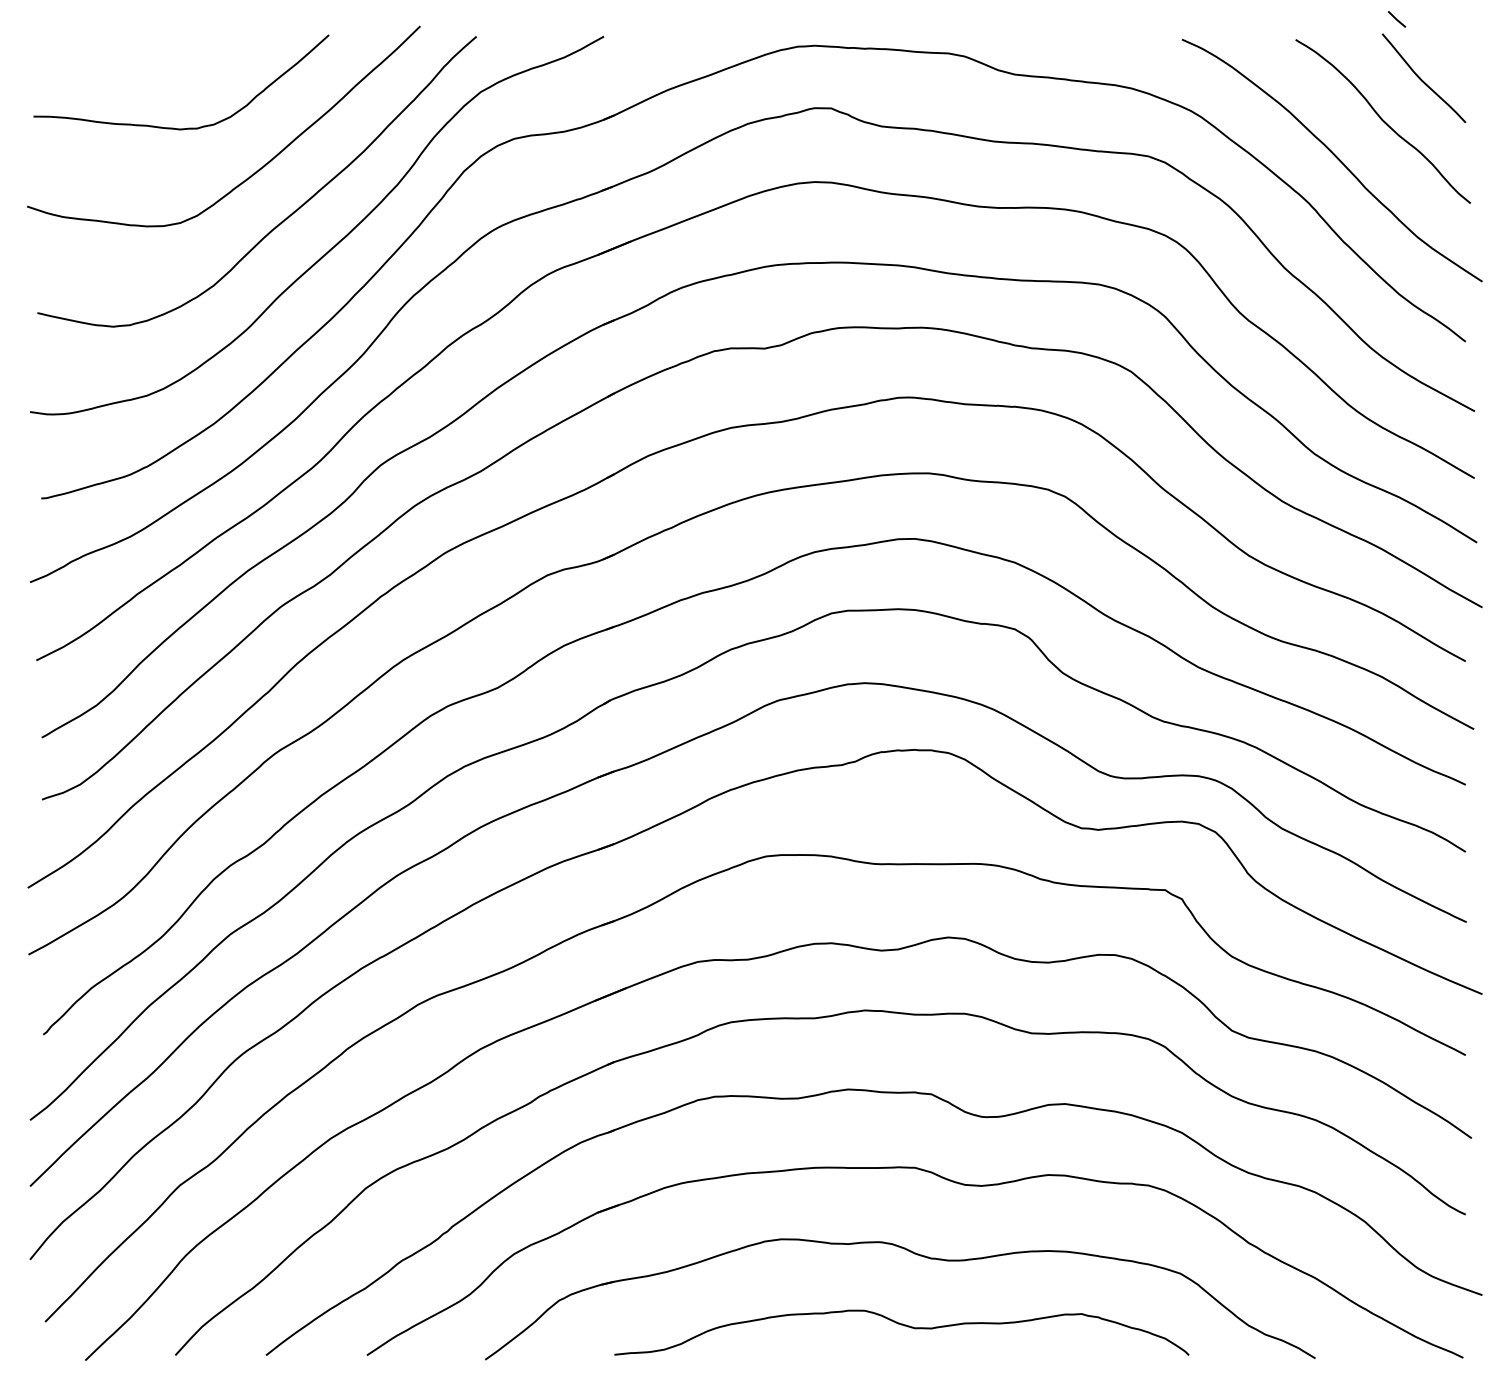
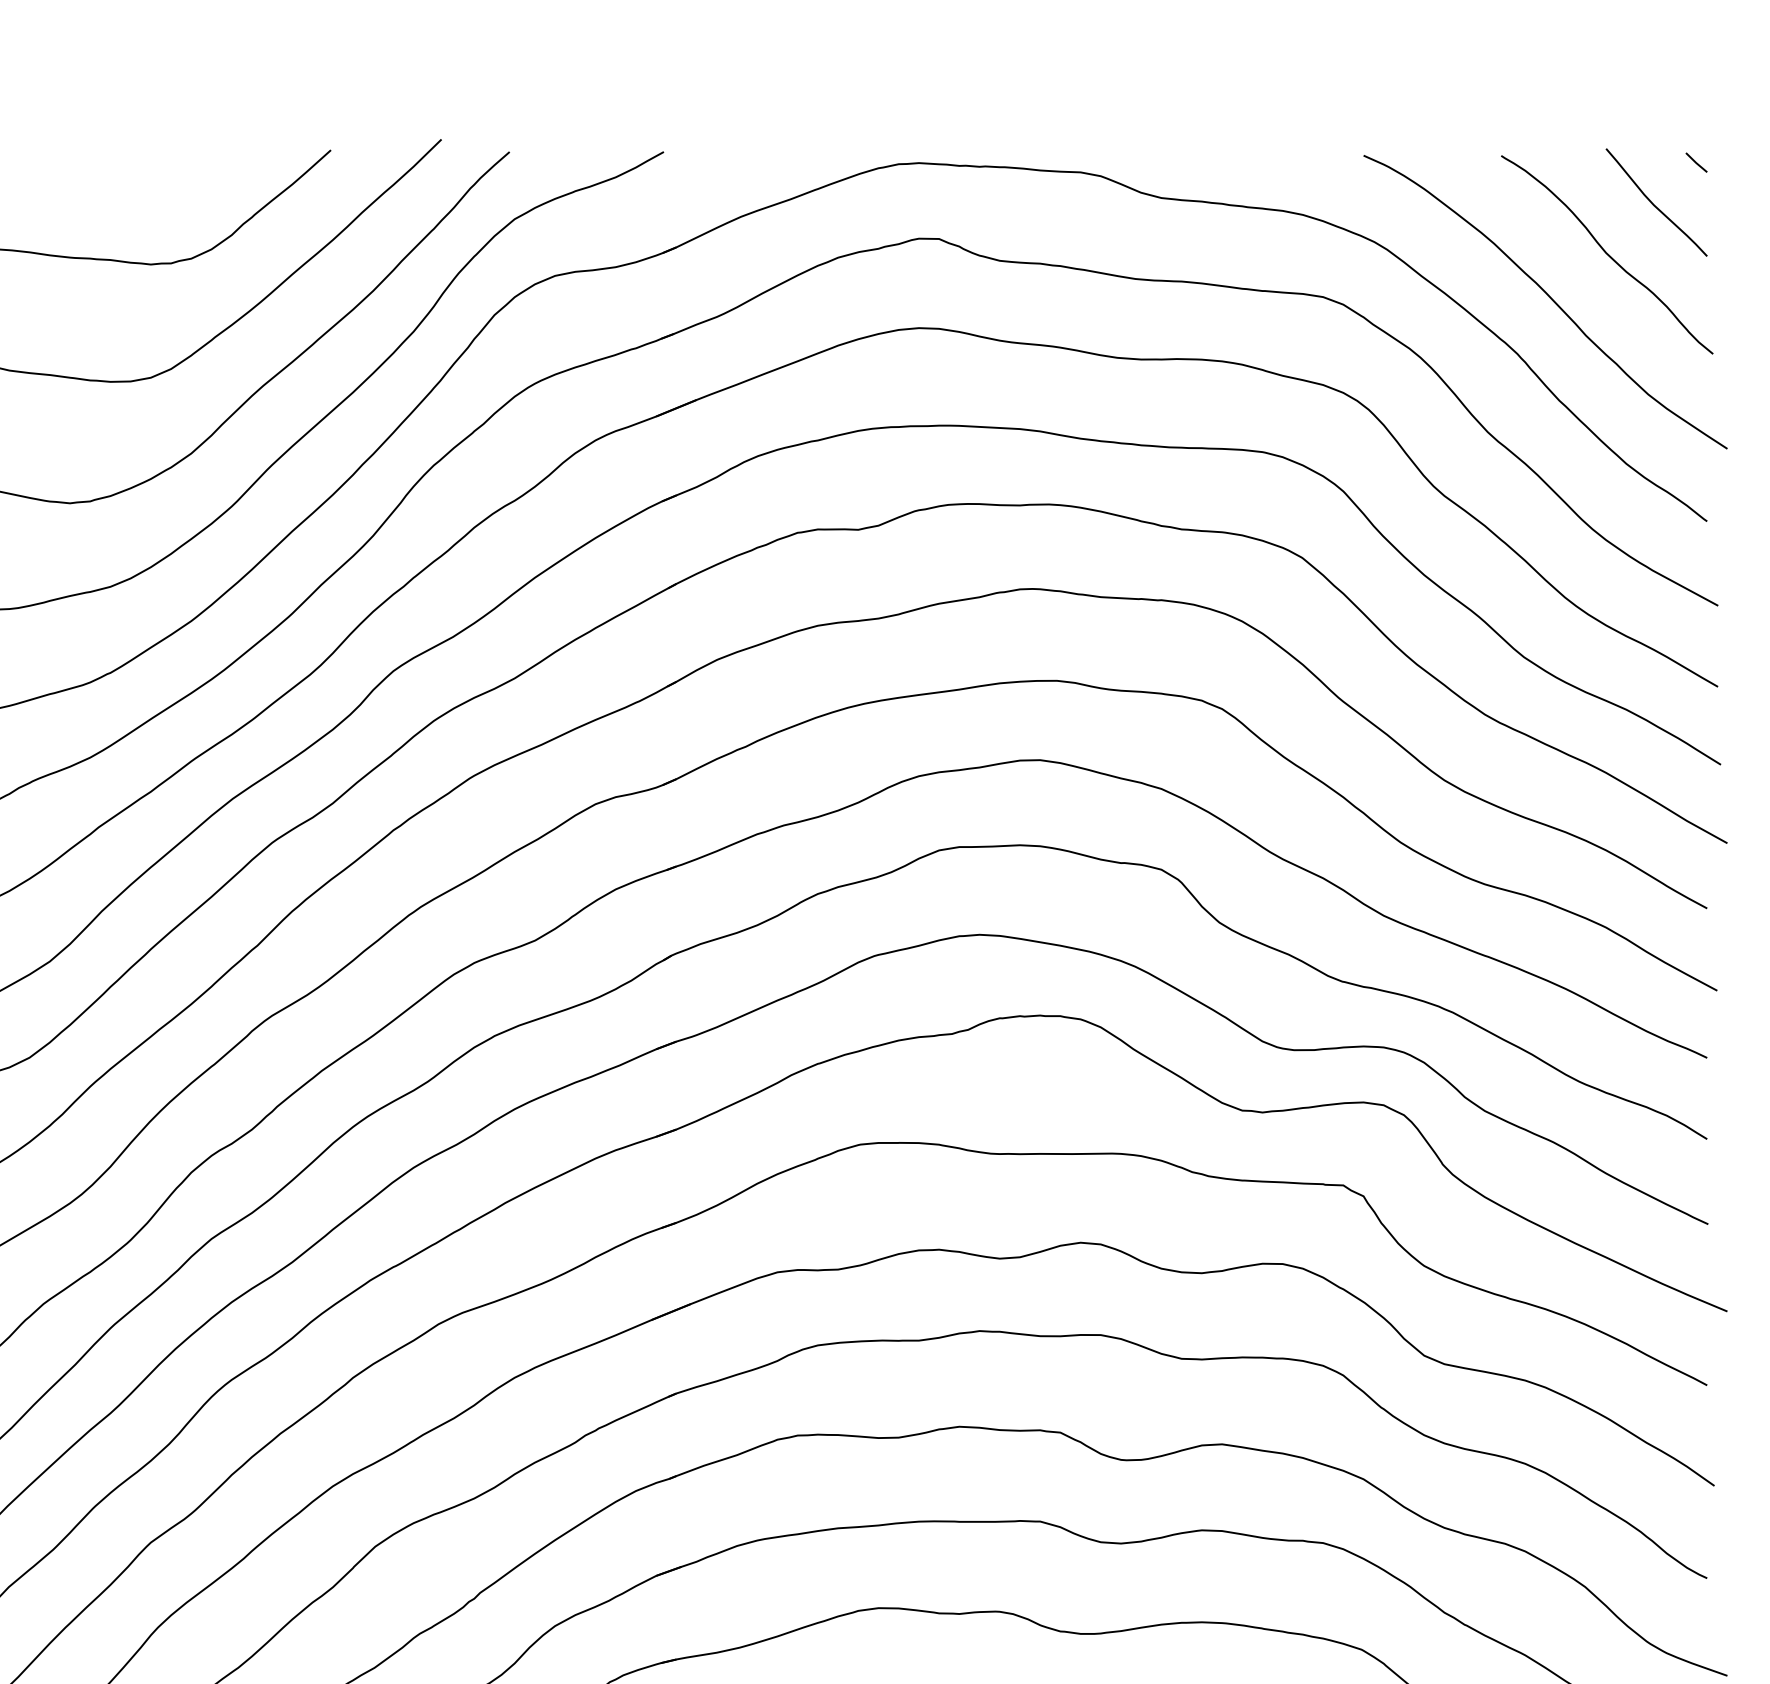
line: (1397, 19) -> (1697, 162), moved

